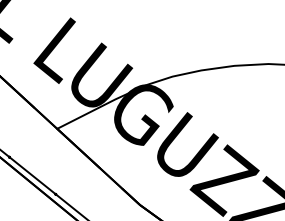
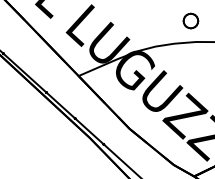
part: (223, 33) -> (190, 20), added

